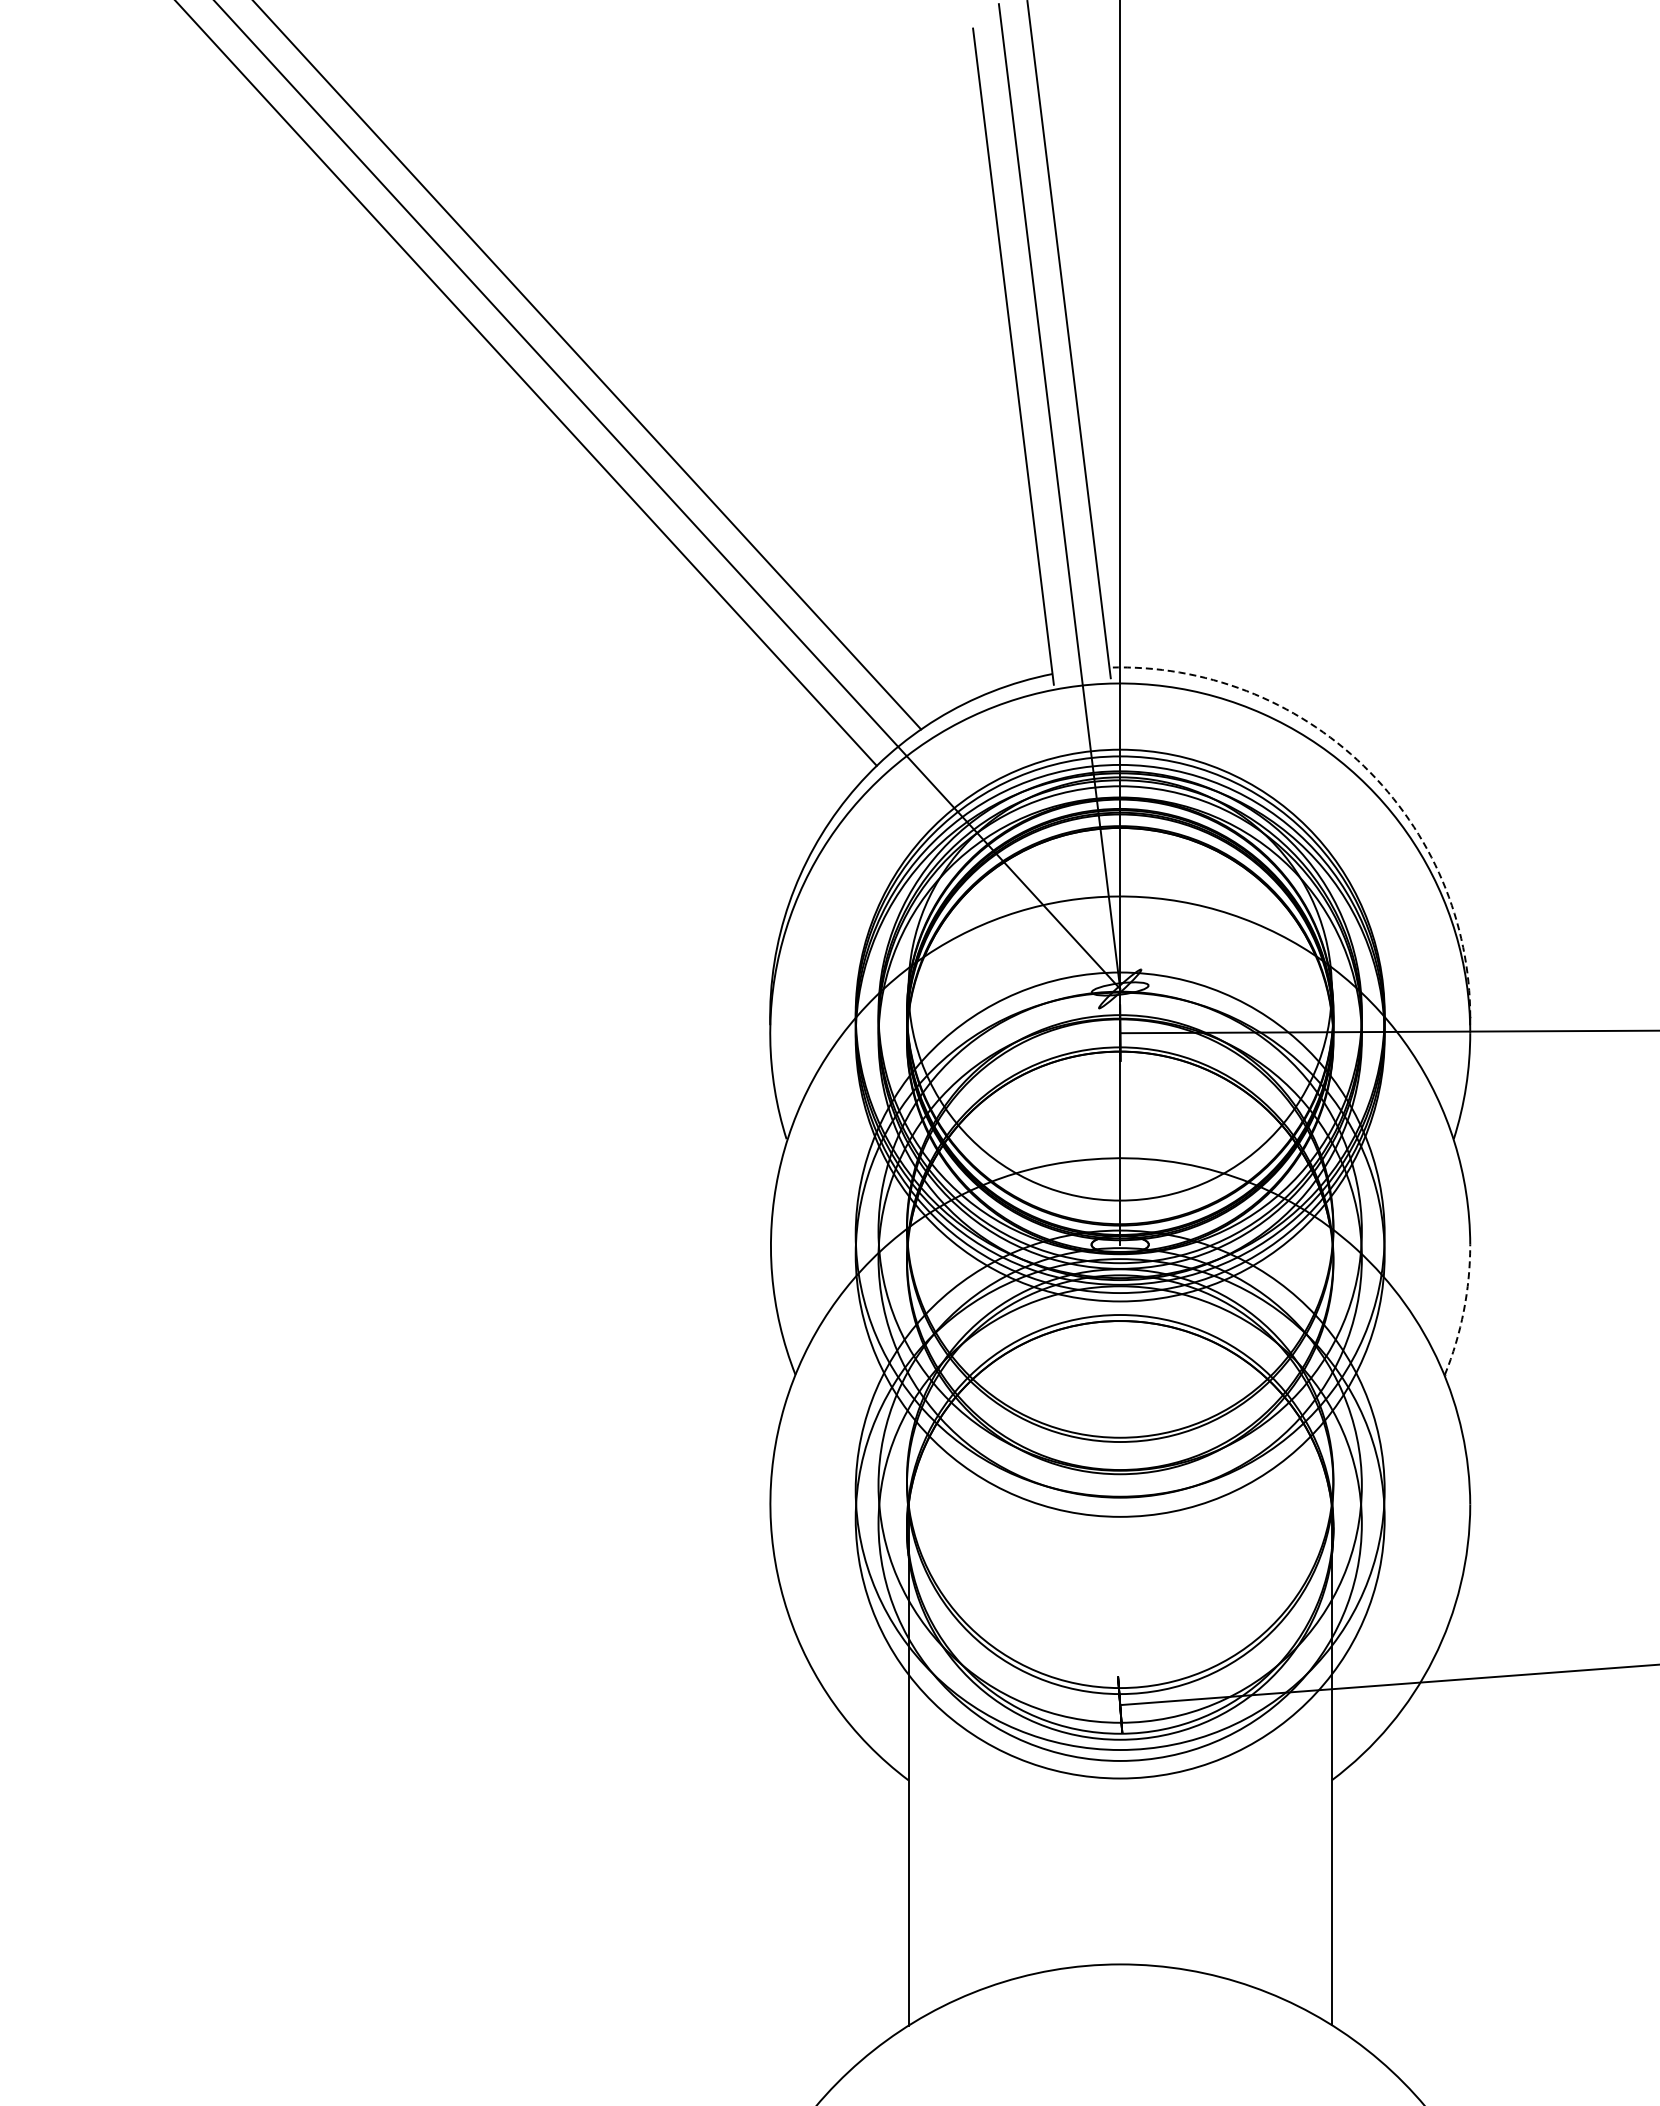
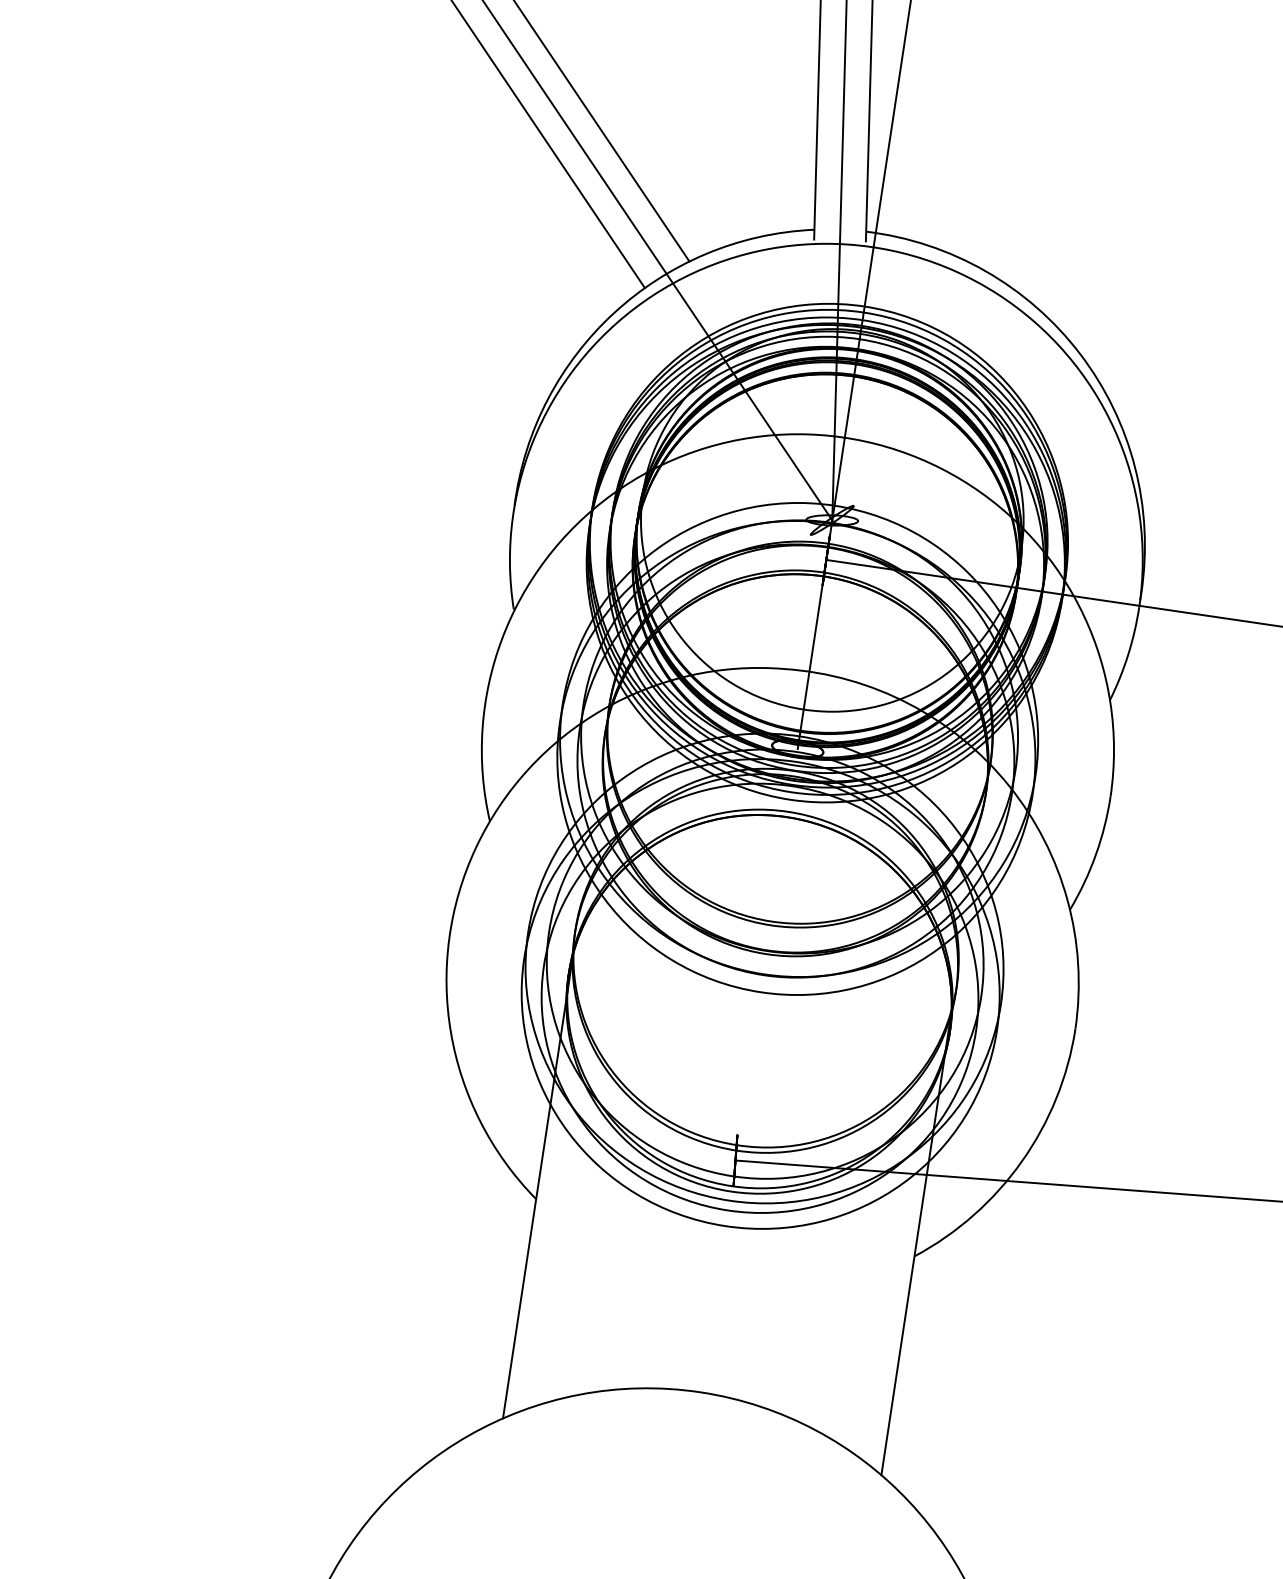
line: (1363, 766) -> (1079, 354), dashed -> solid
line: (1463, 1311) -> (1095, 855), dashed -> solid

